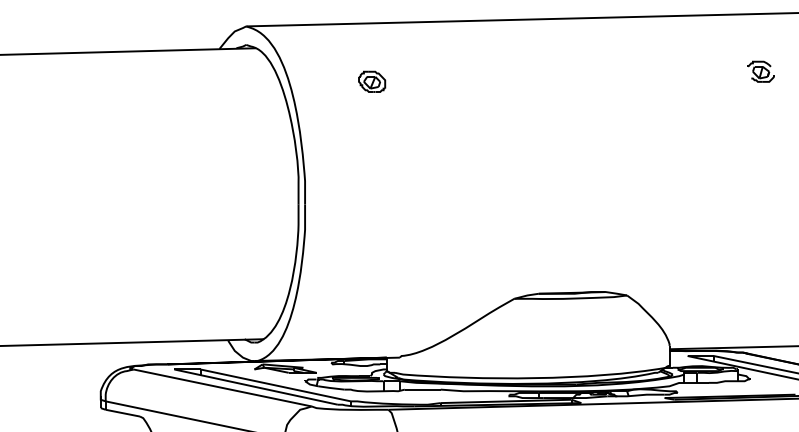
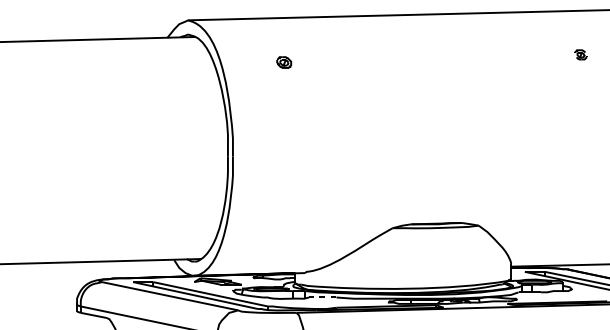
part: (760, 71) -> (580, 54), size x0.6
part: (372, 81) -> (284, 62), size x0.7
line: (422, 389) -> (322, 297), solid -> dashed

